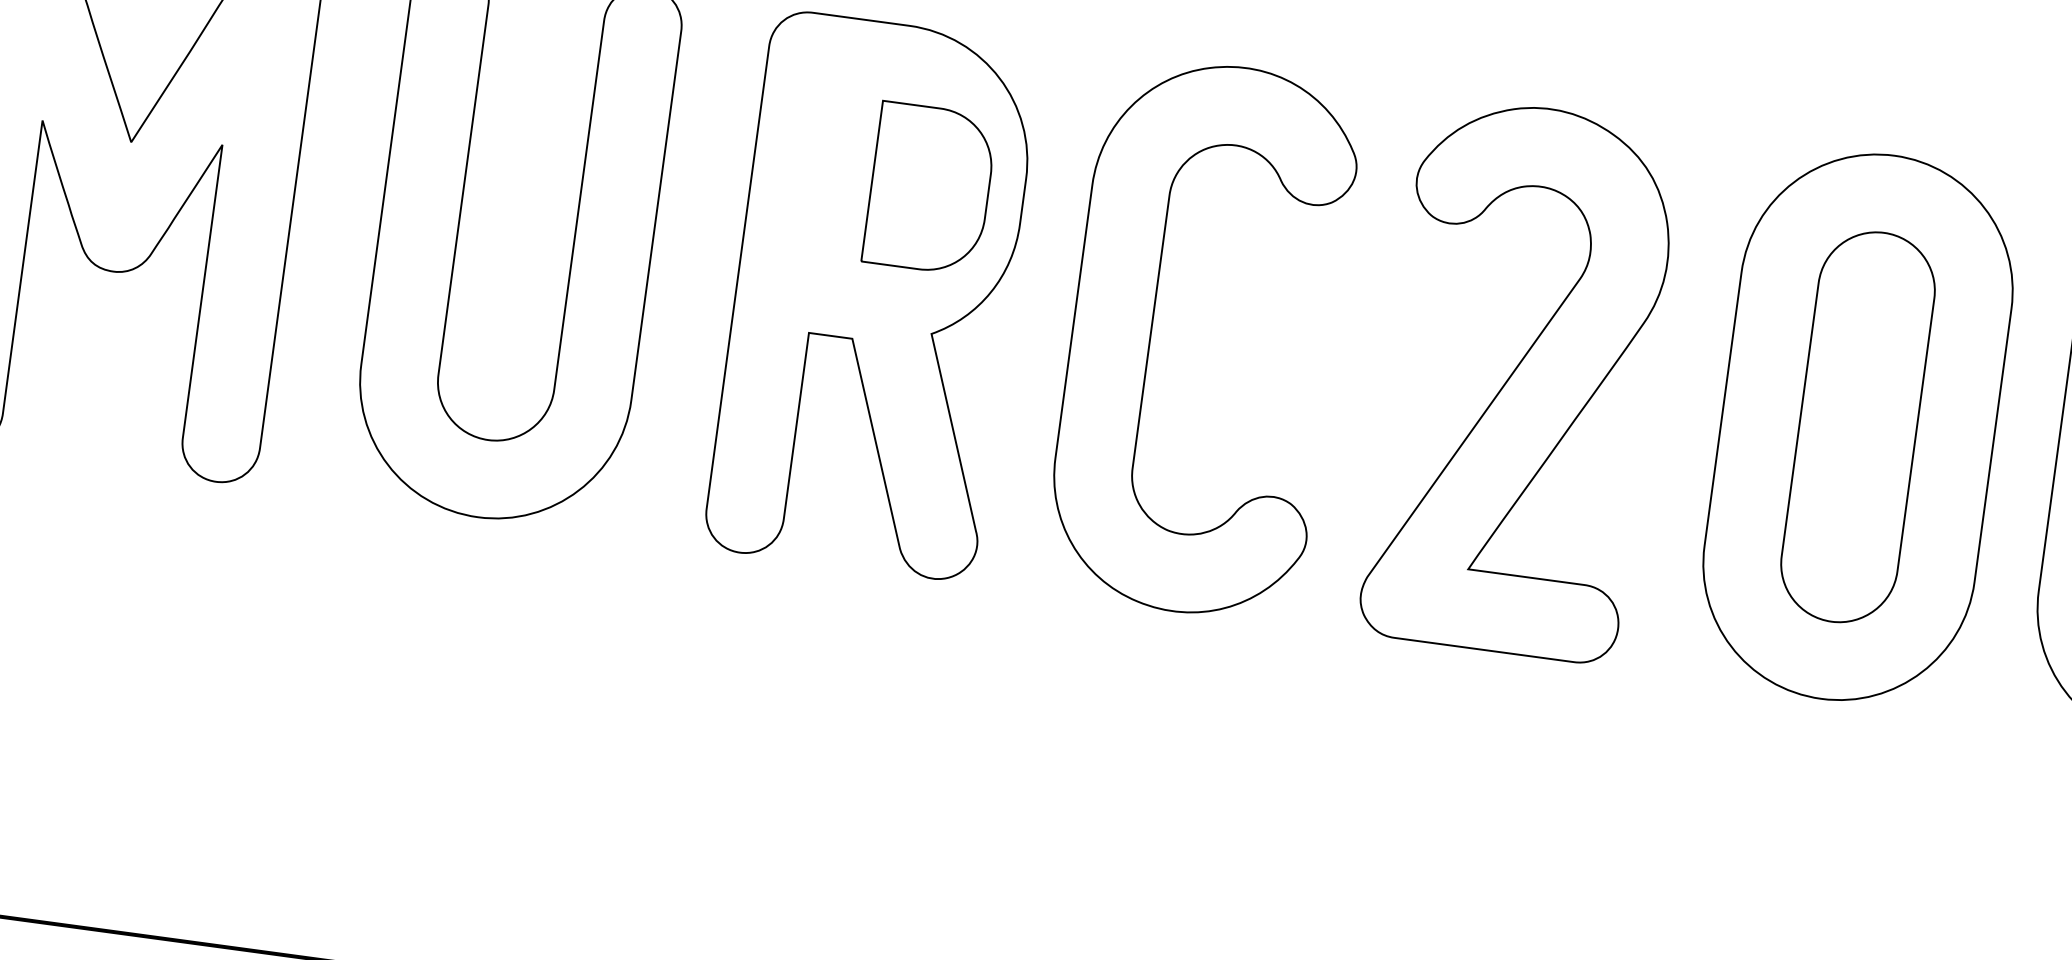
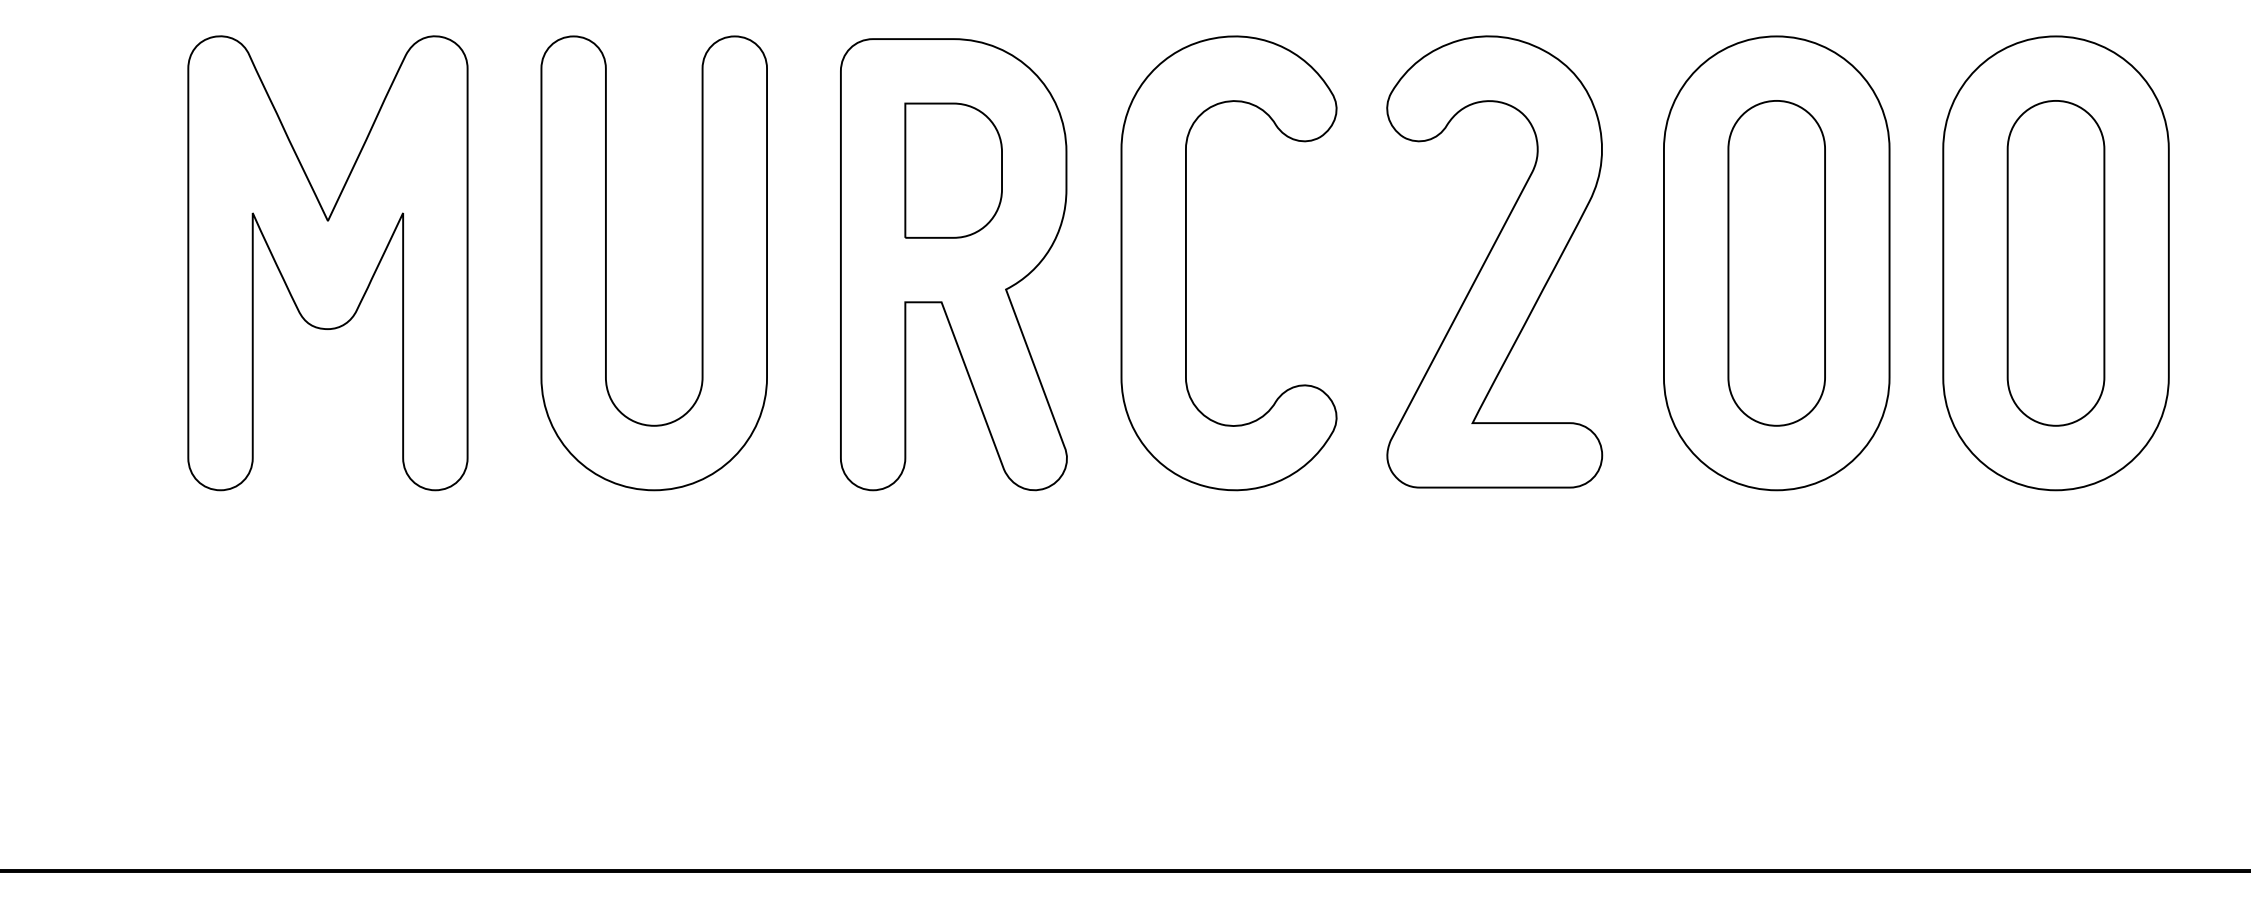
part: (929, 188) -> (953, 170), moved

